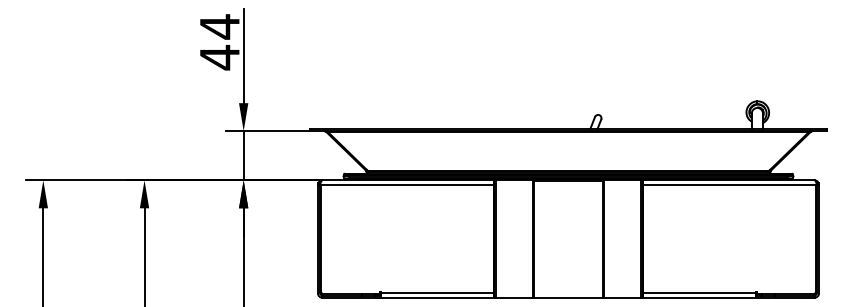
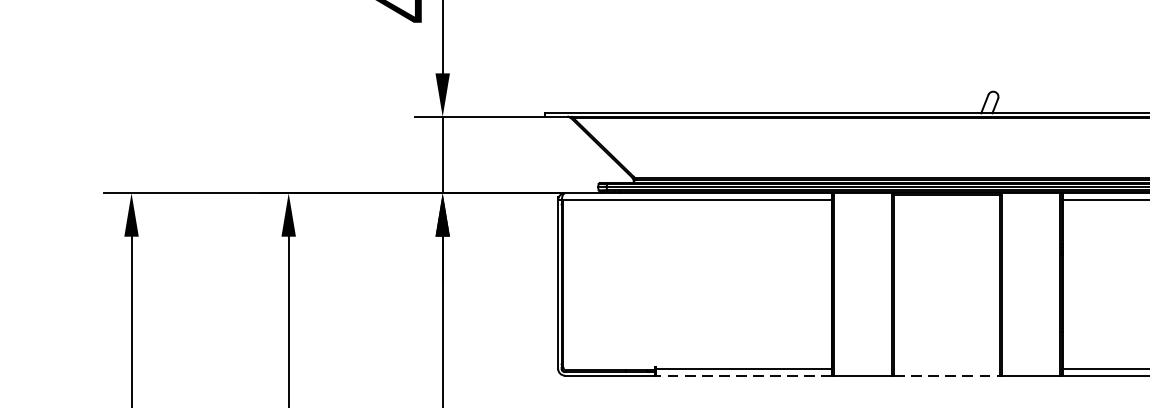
line: (437, 297) -> (743, 375), solid -> dashed
line: (568, 297) -> (947, 375), solid -> dashed

